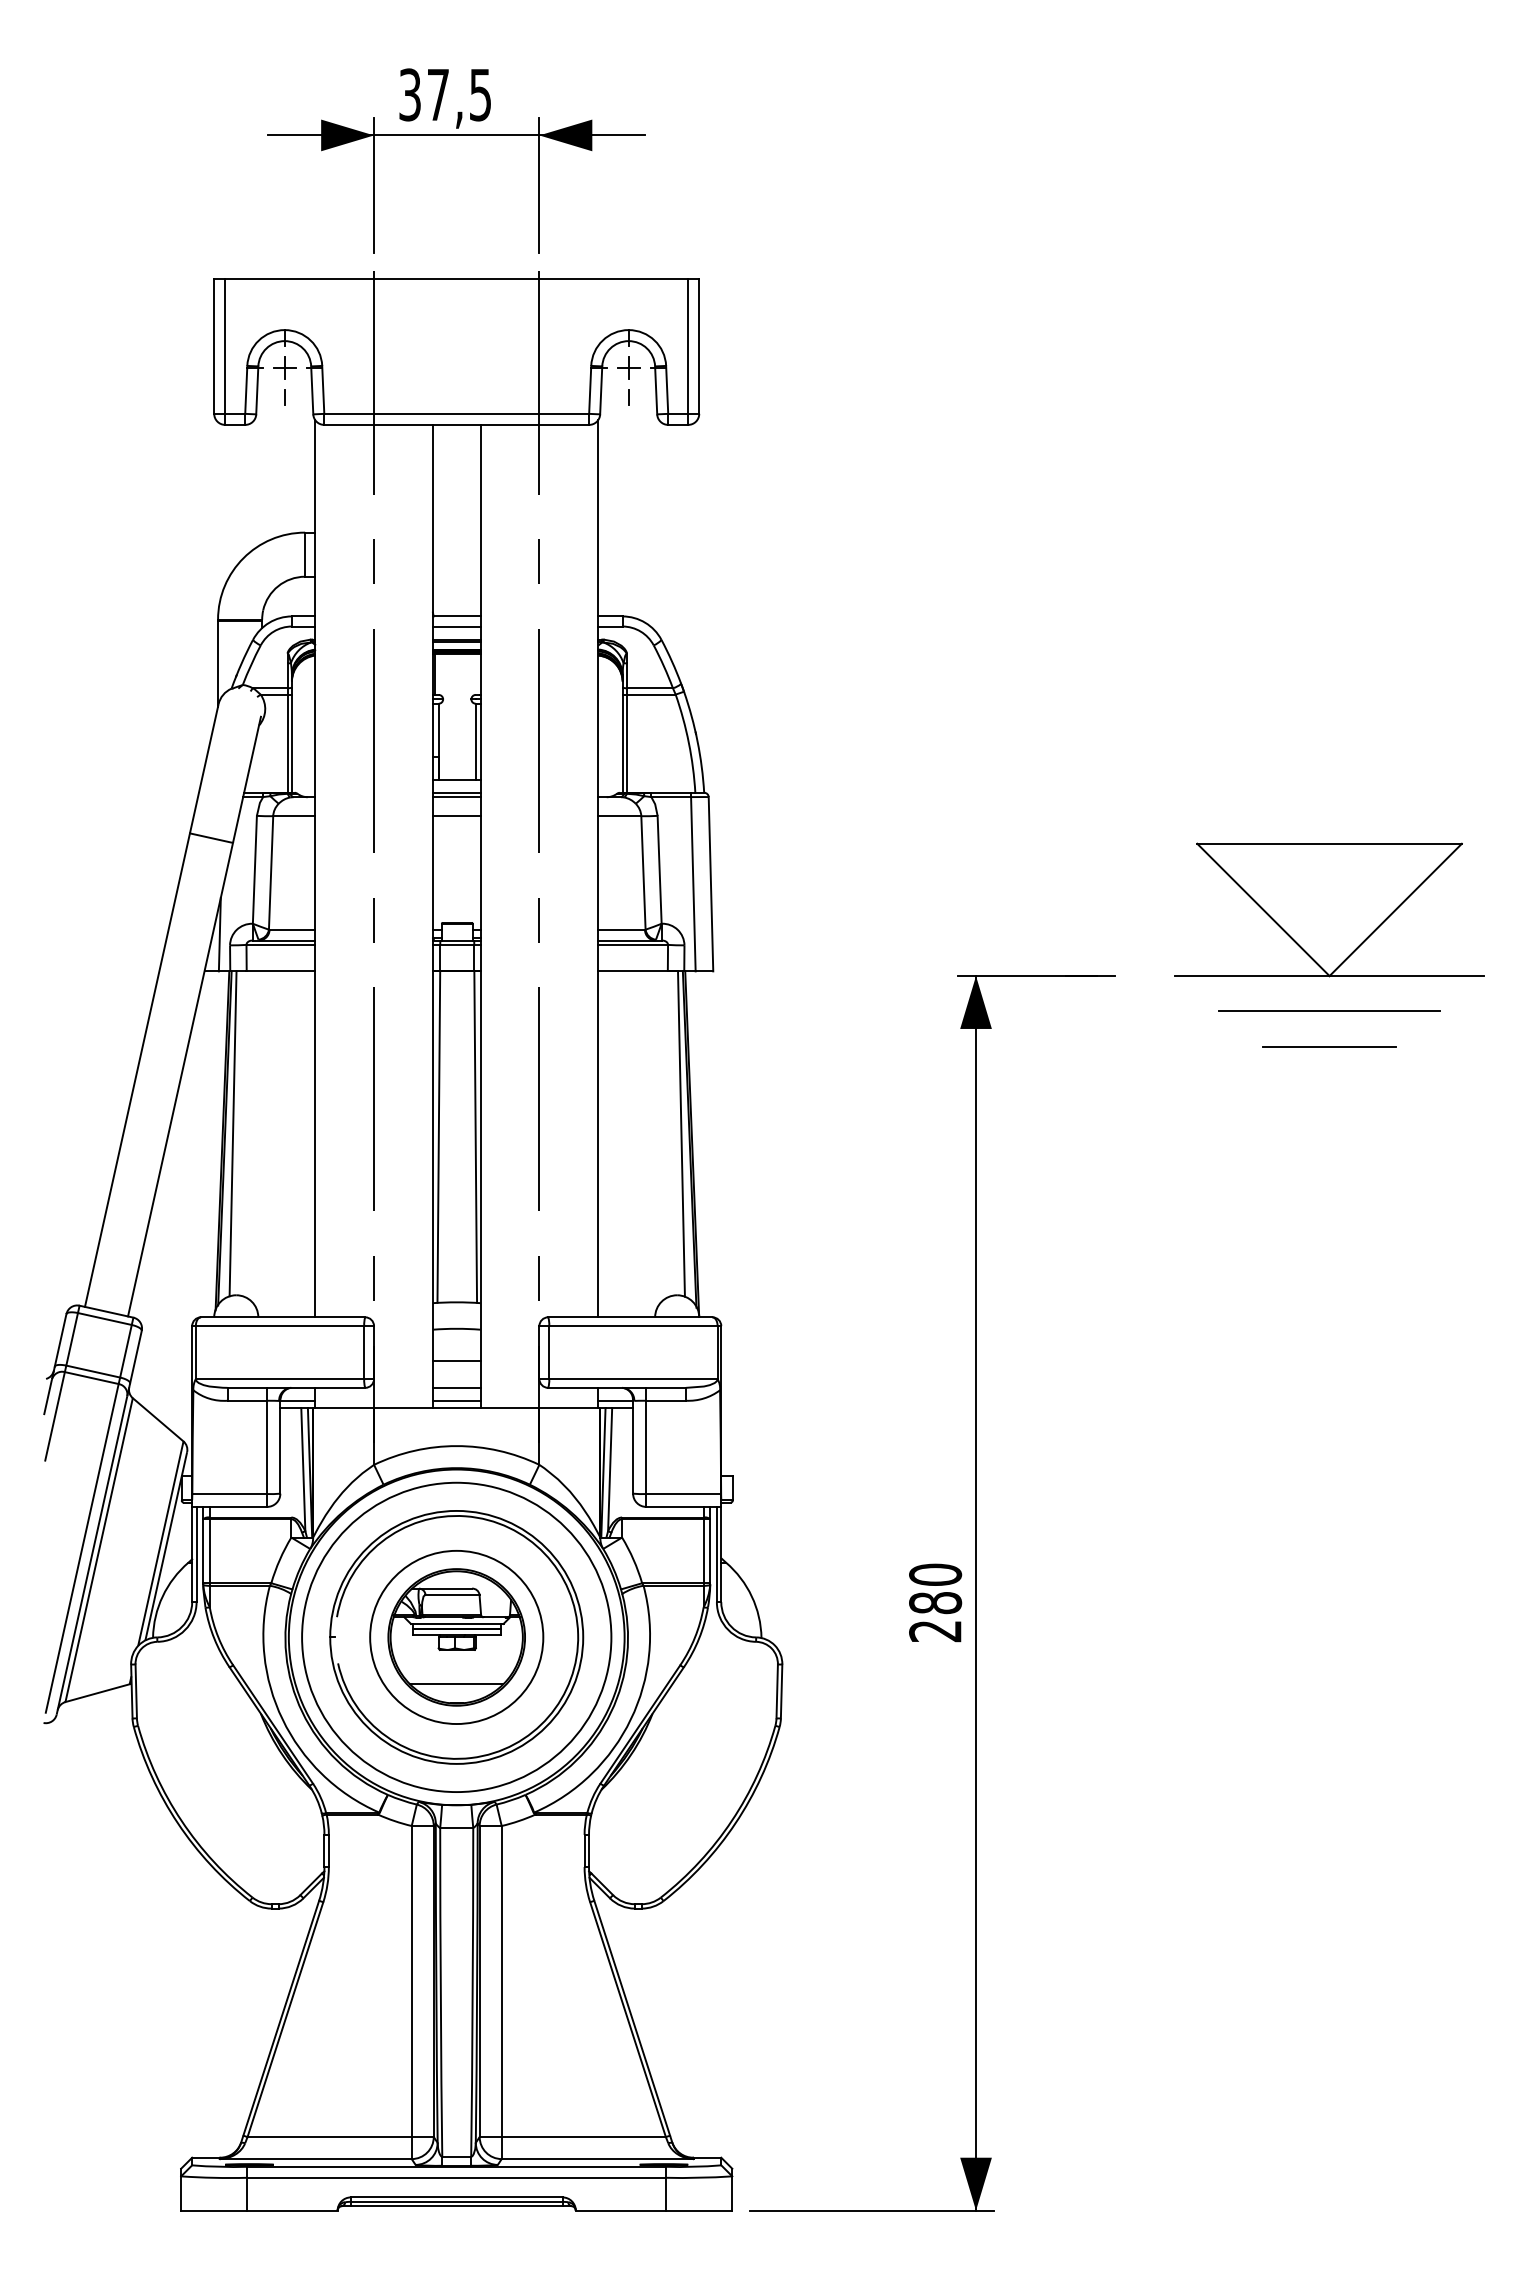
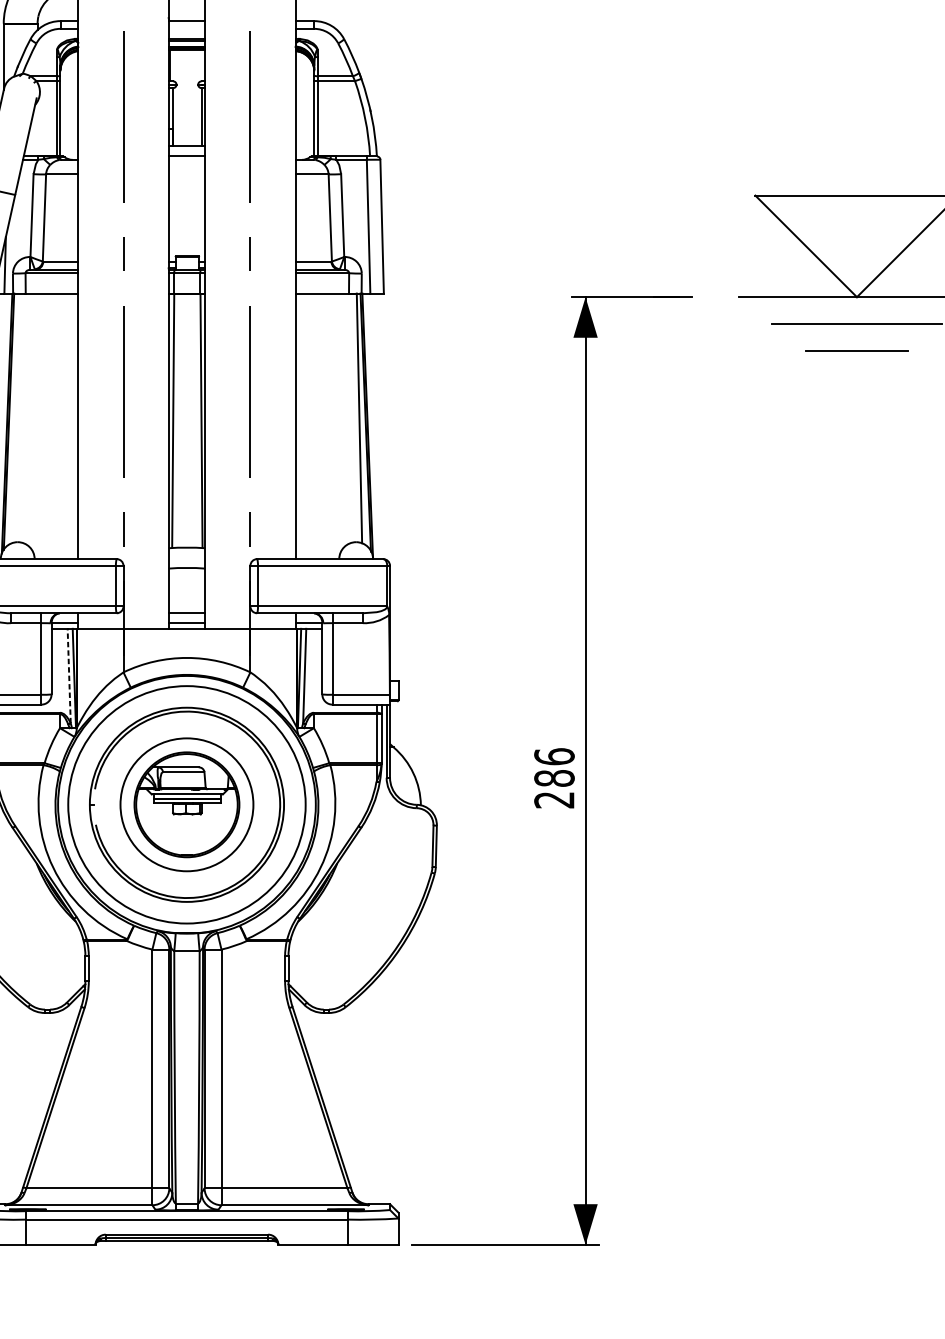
line: (456, 626) -> (186, 28), removed
line: (456, 797) -> (186, 160), removed
line: (456, 816) -> (186, 174), removed
line: (232, 1133) -> (14, 418), removed
line: (456, 1361) -> (186, 593), removed
line: (303, 1469) -> (69, 675), solid -> dashed
text: (935, 1574) -> (554, 756), 280 -> 286
line: (456, 1684) -> (186, 840), removed

